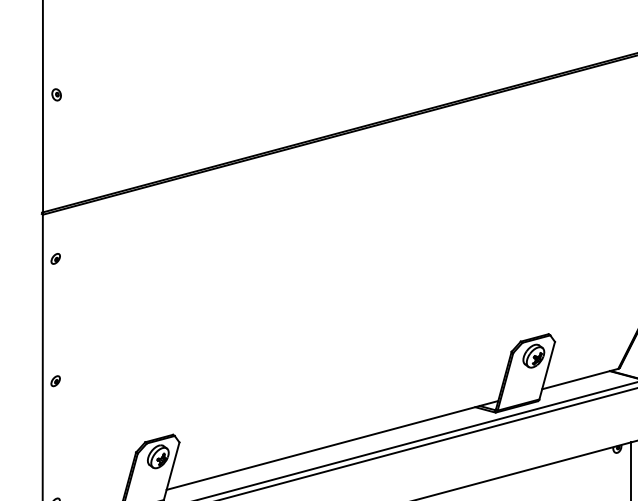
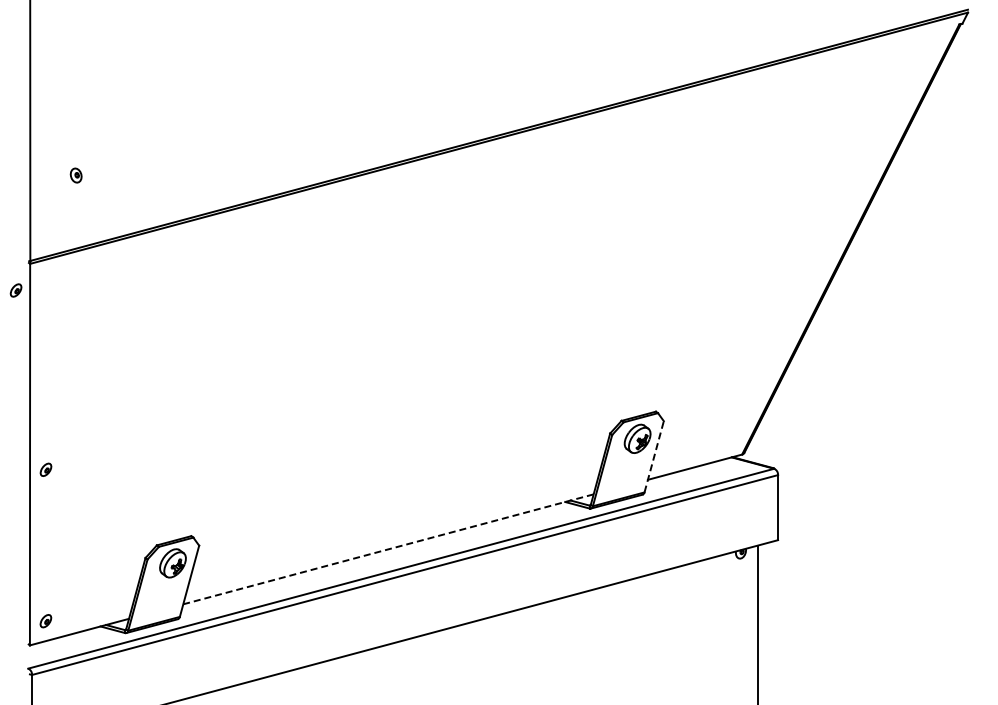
part: (56, 94) -> (75, 175), moved
part: (55, 258) -> (15, 290), moved
line: (547, 370) -> (654, 456), solid -> dashed
line: (332, 445) -> (388, 549), solid -> dashed

